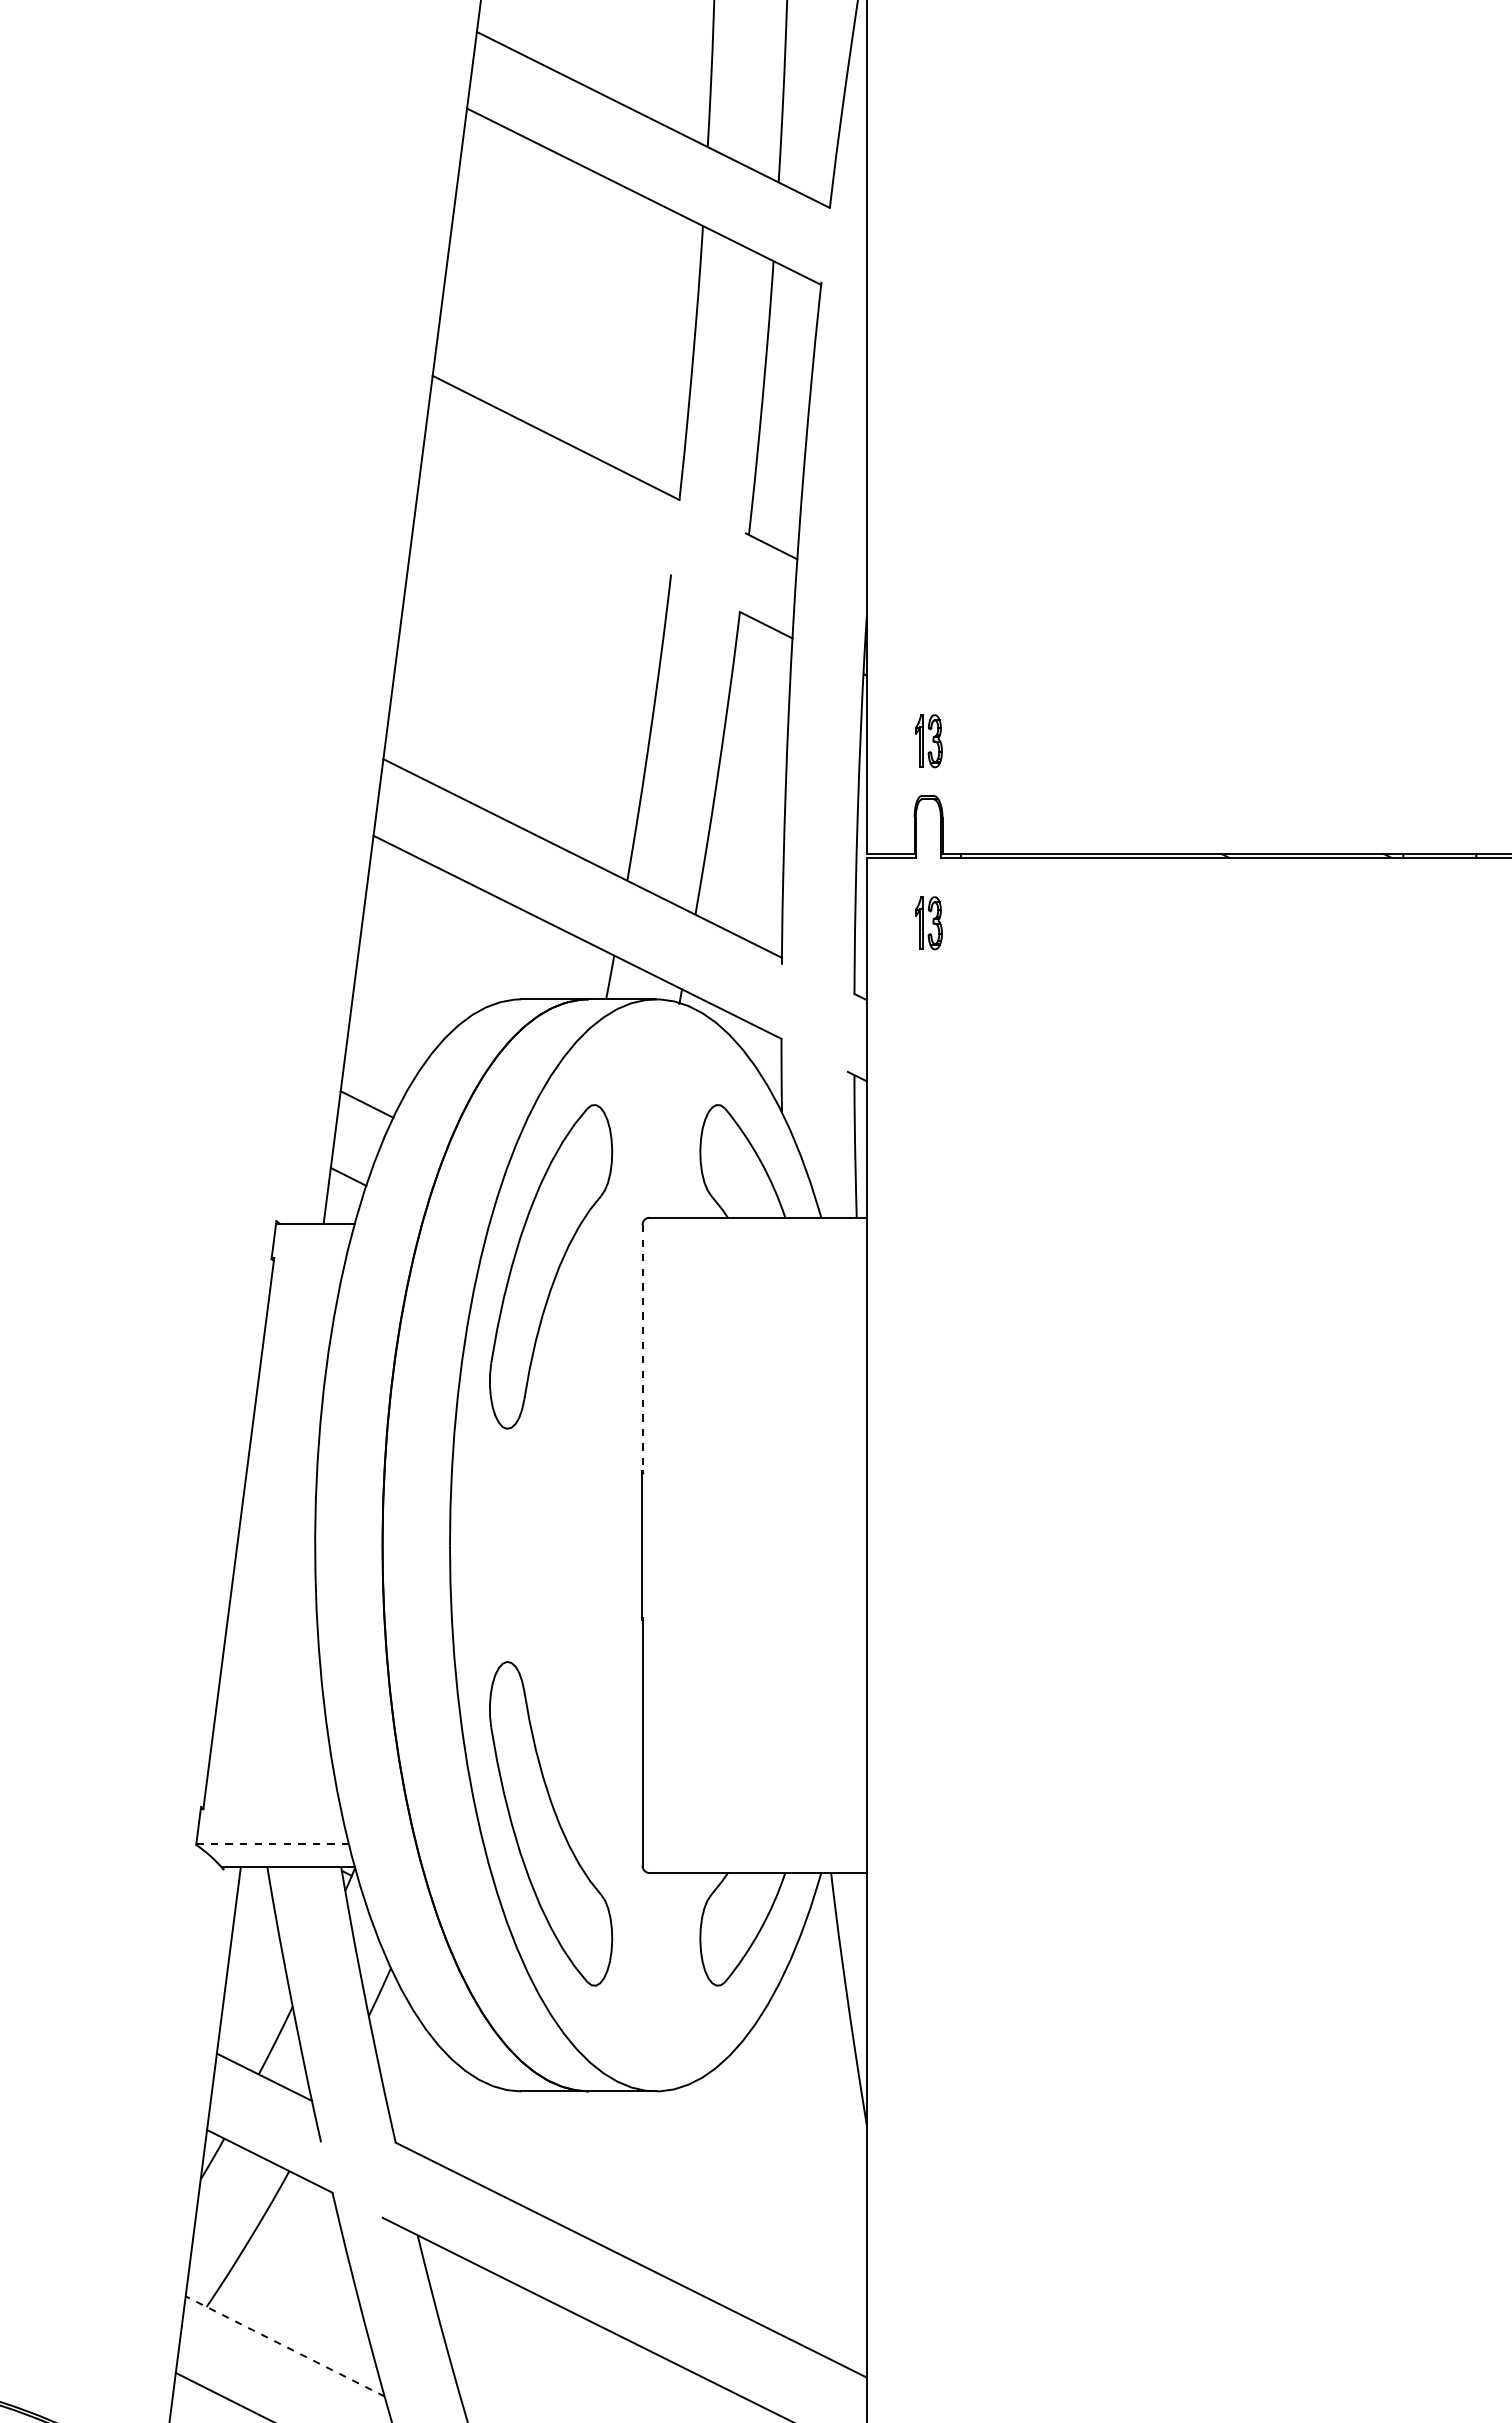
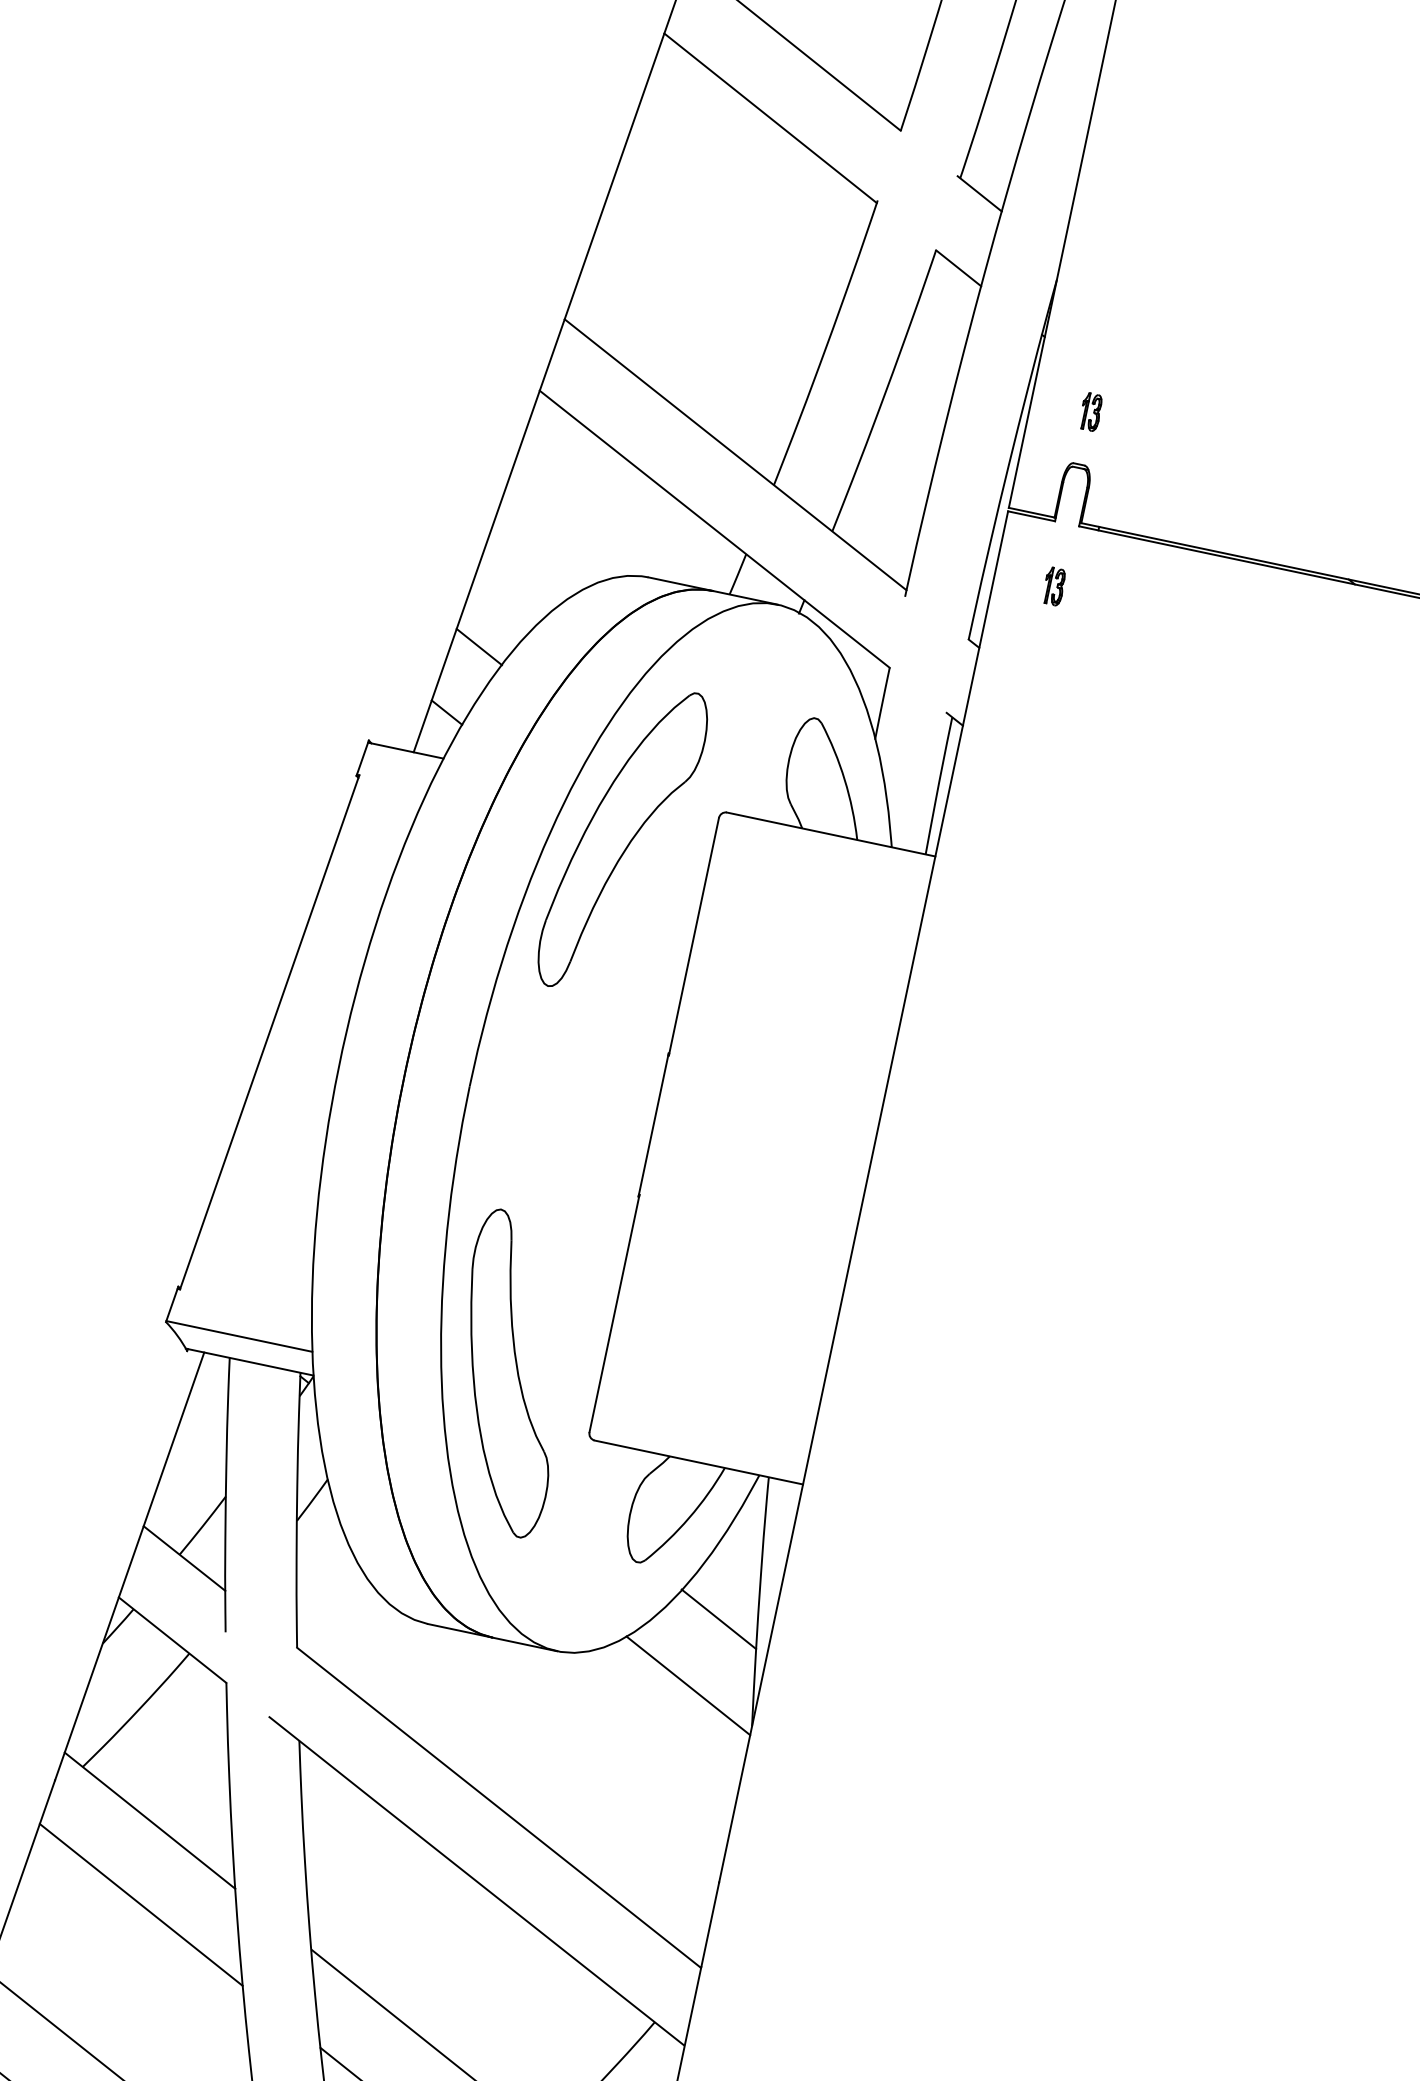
line: (546, 514) -> (770, 117), added
part: (928, 740) -> (1090, 411), size x0.71
part: (928, 922) -> (1054, 585), size x0.71
line: (642, 1348) -> (693, 936), dashed -> solid
line: (273, 1843) -> (240, 1336), dashed -> solid
line: (810, 2025) -> (718, 1619), added
line: (794, 2098) -> (688, 1685), added
line: (284, 2346) -> (149, 1820), dashed -> solid

